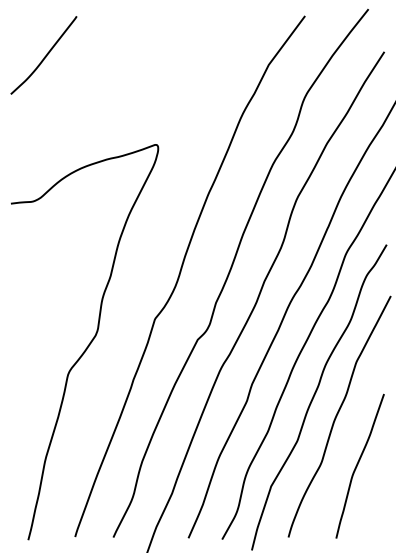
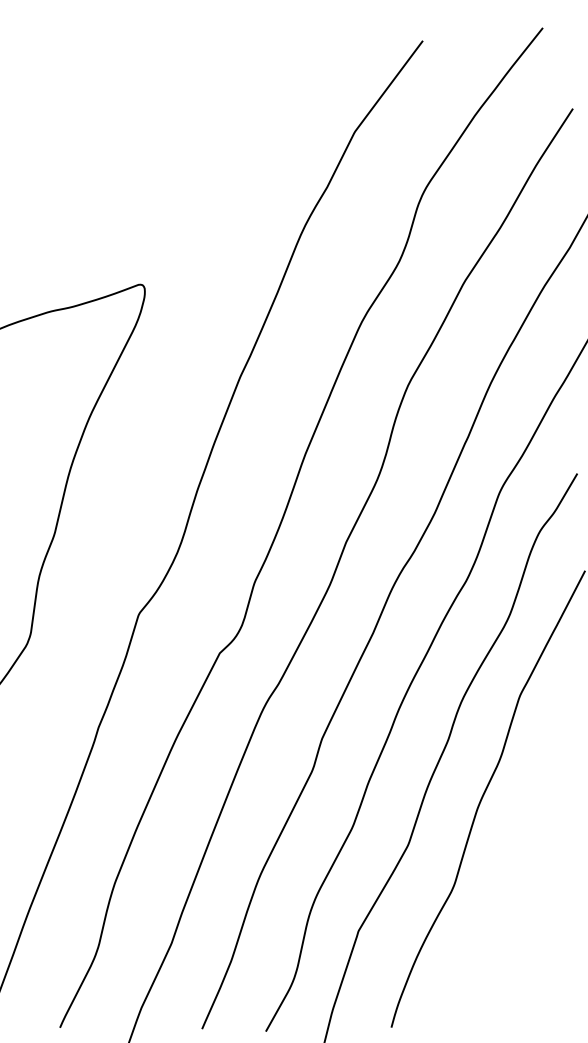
curve: (358, 464) -> (523, 889), removed

